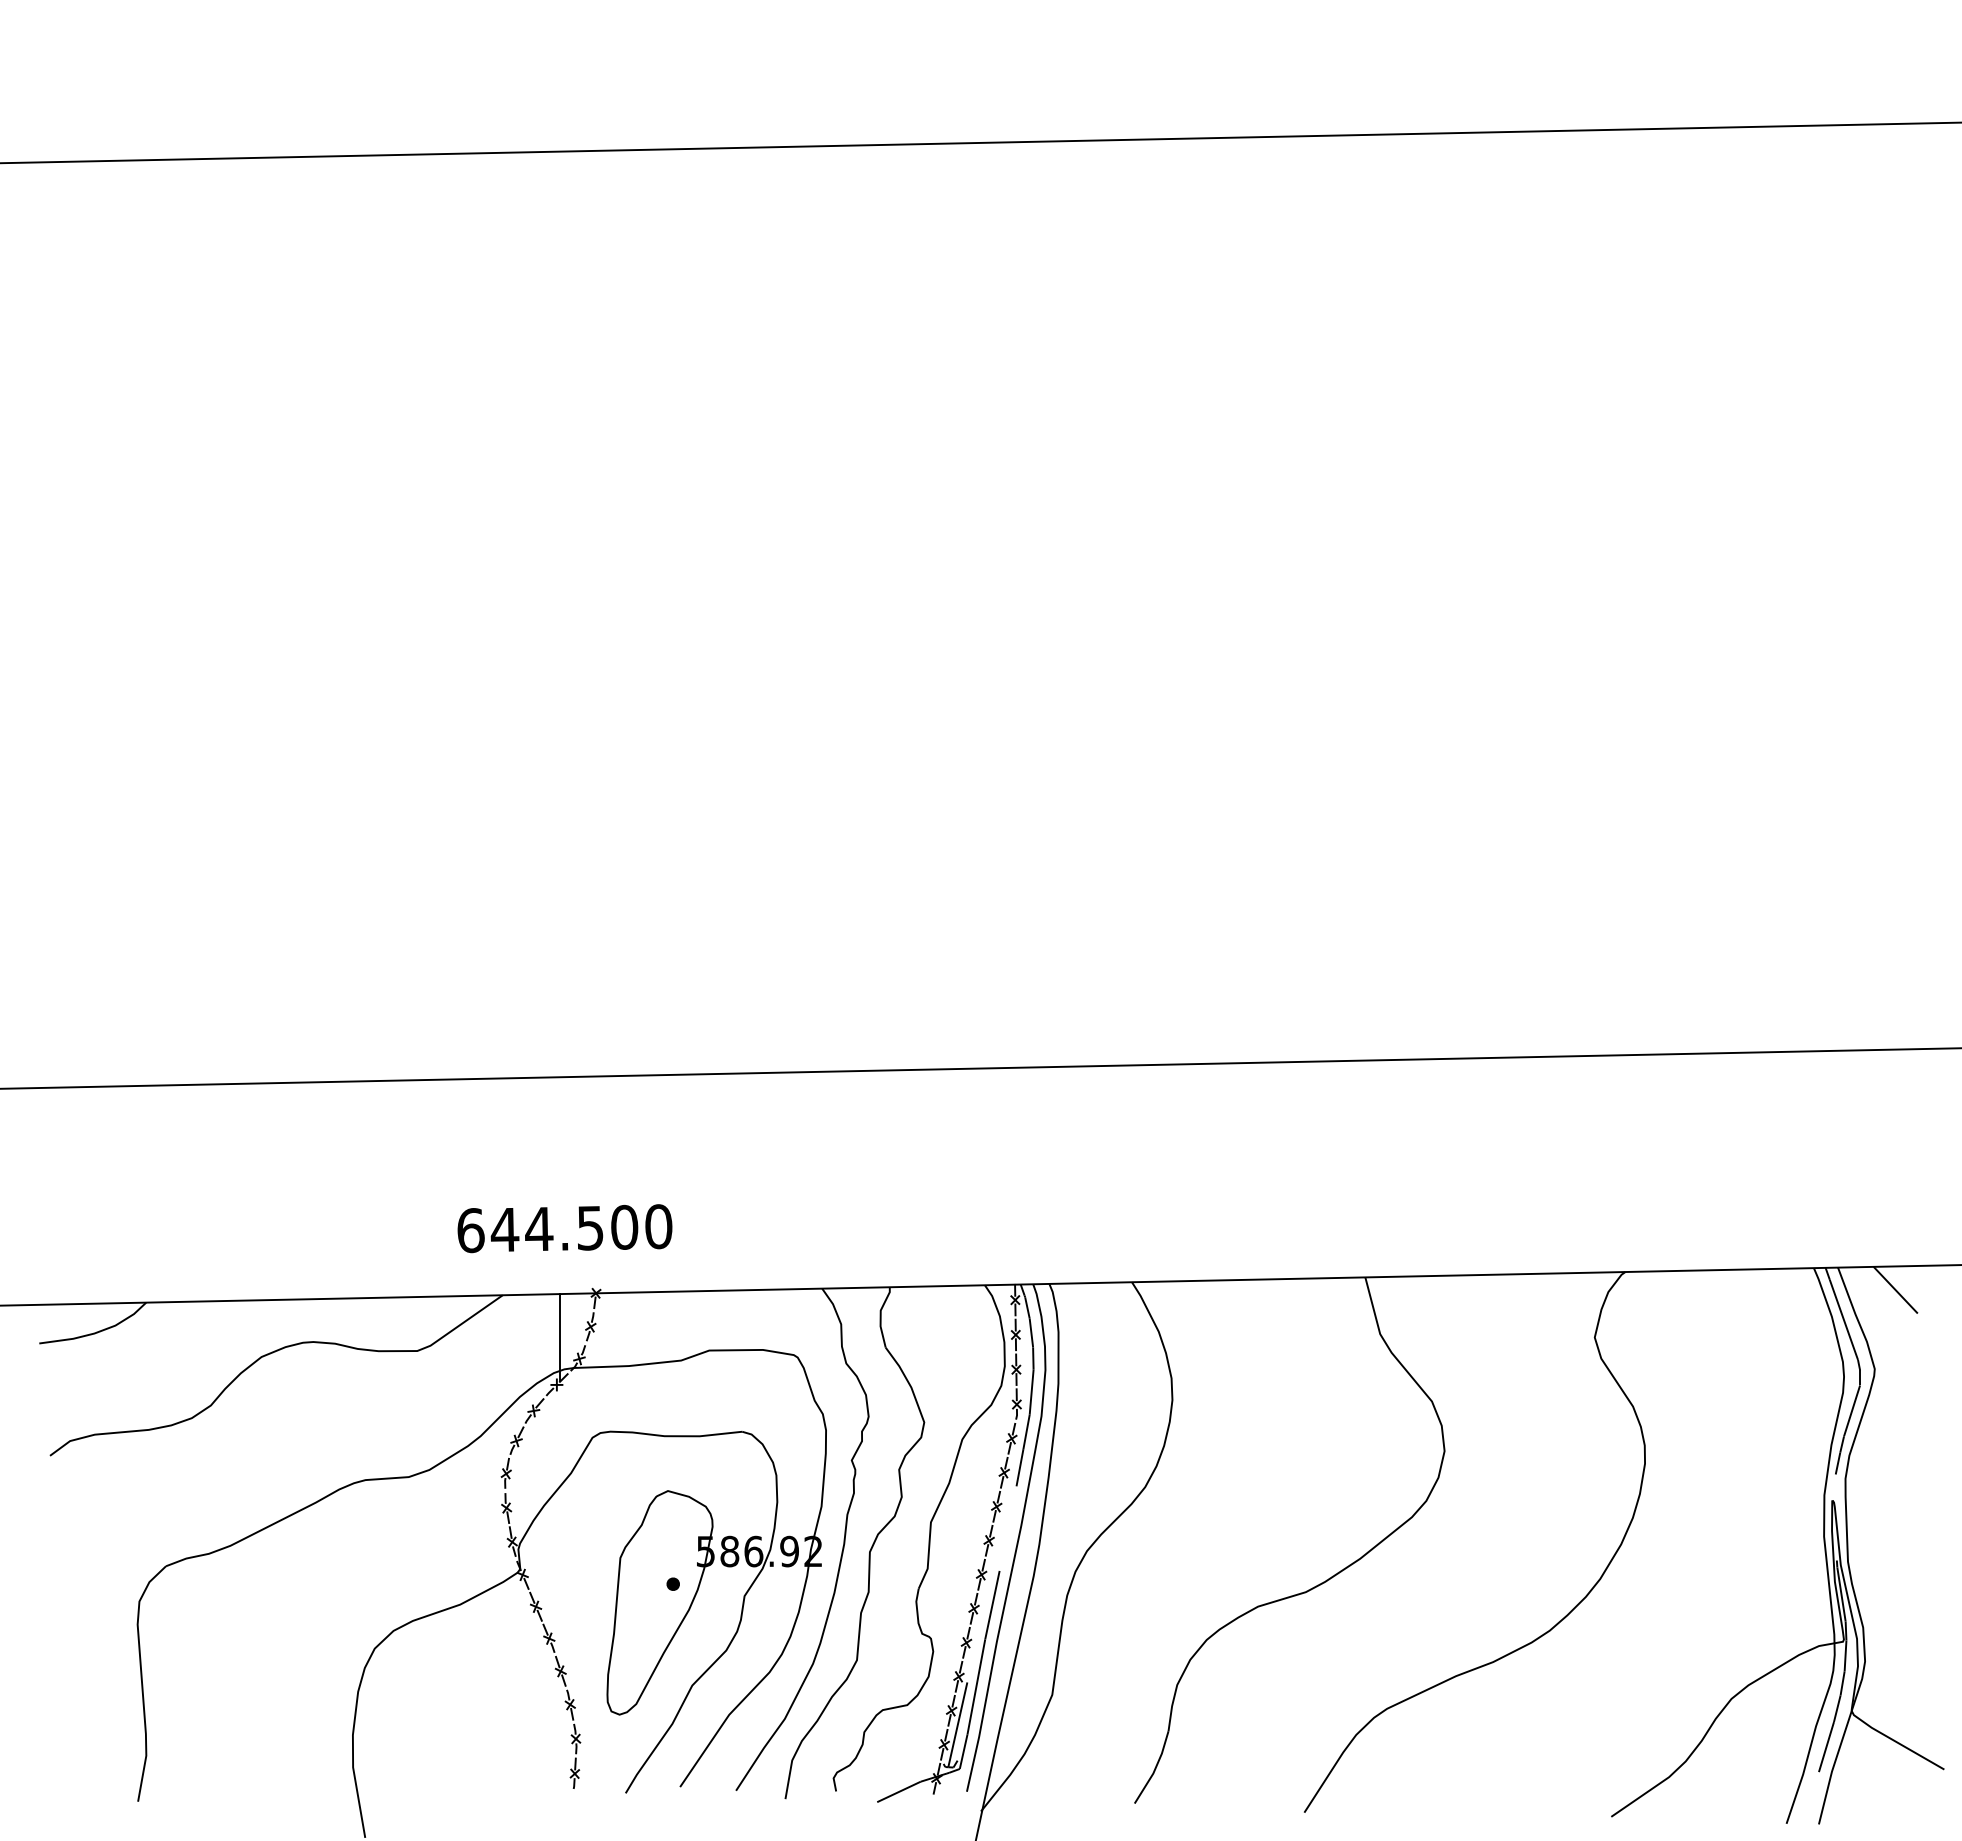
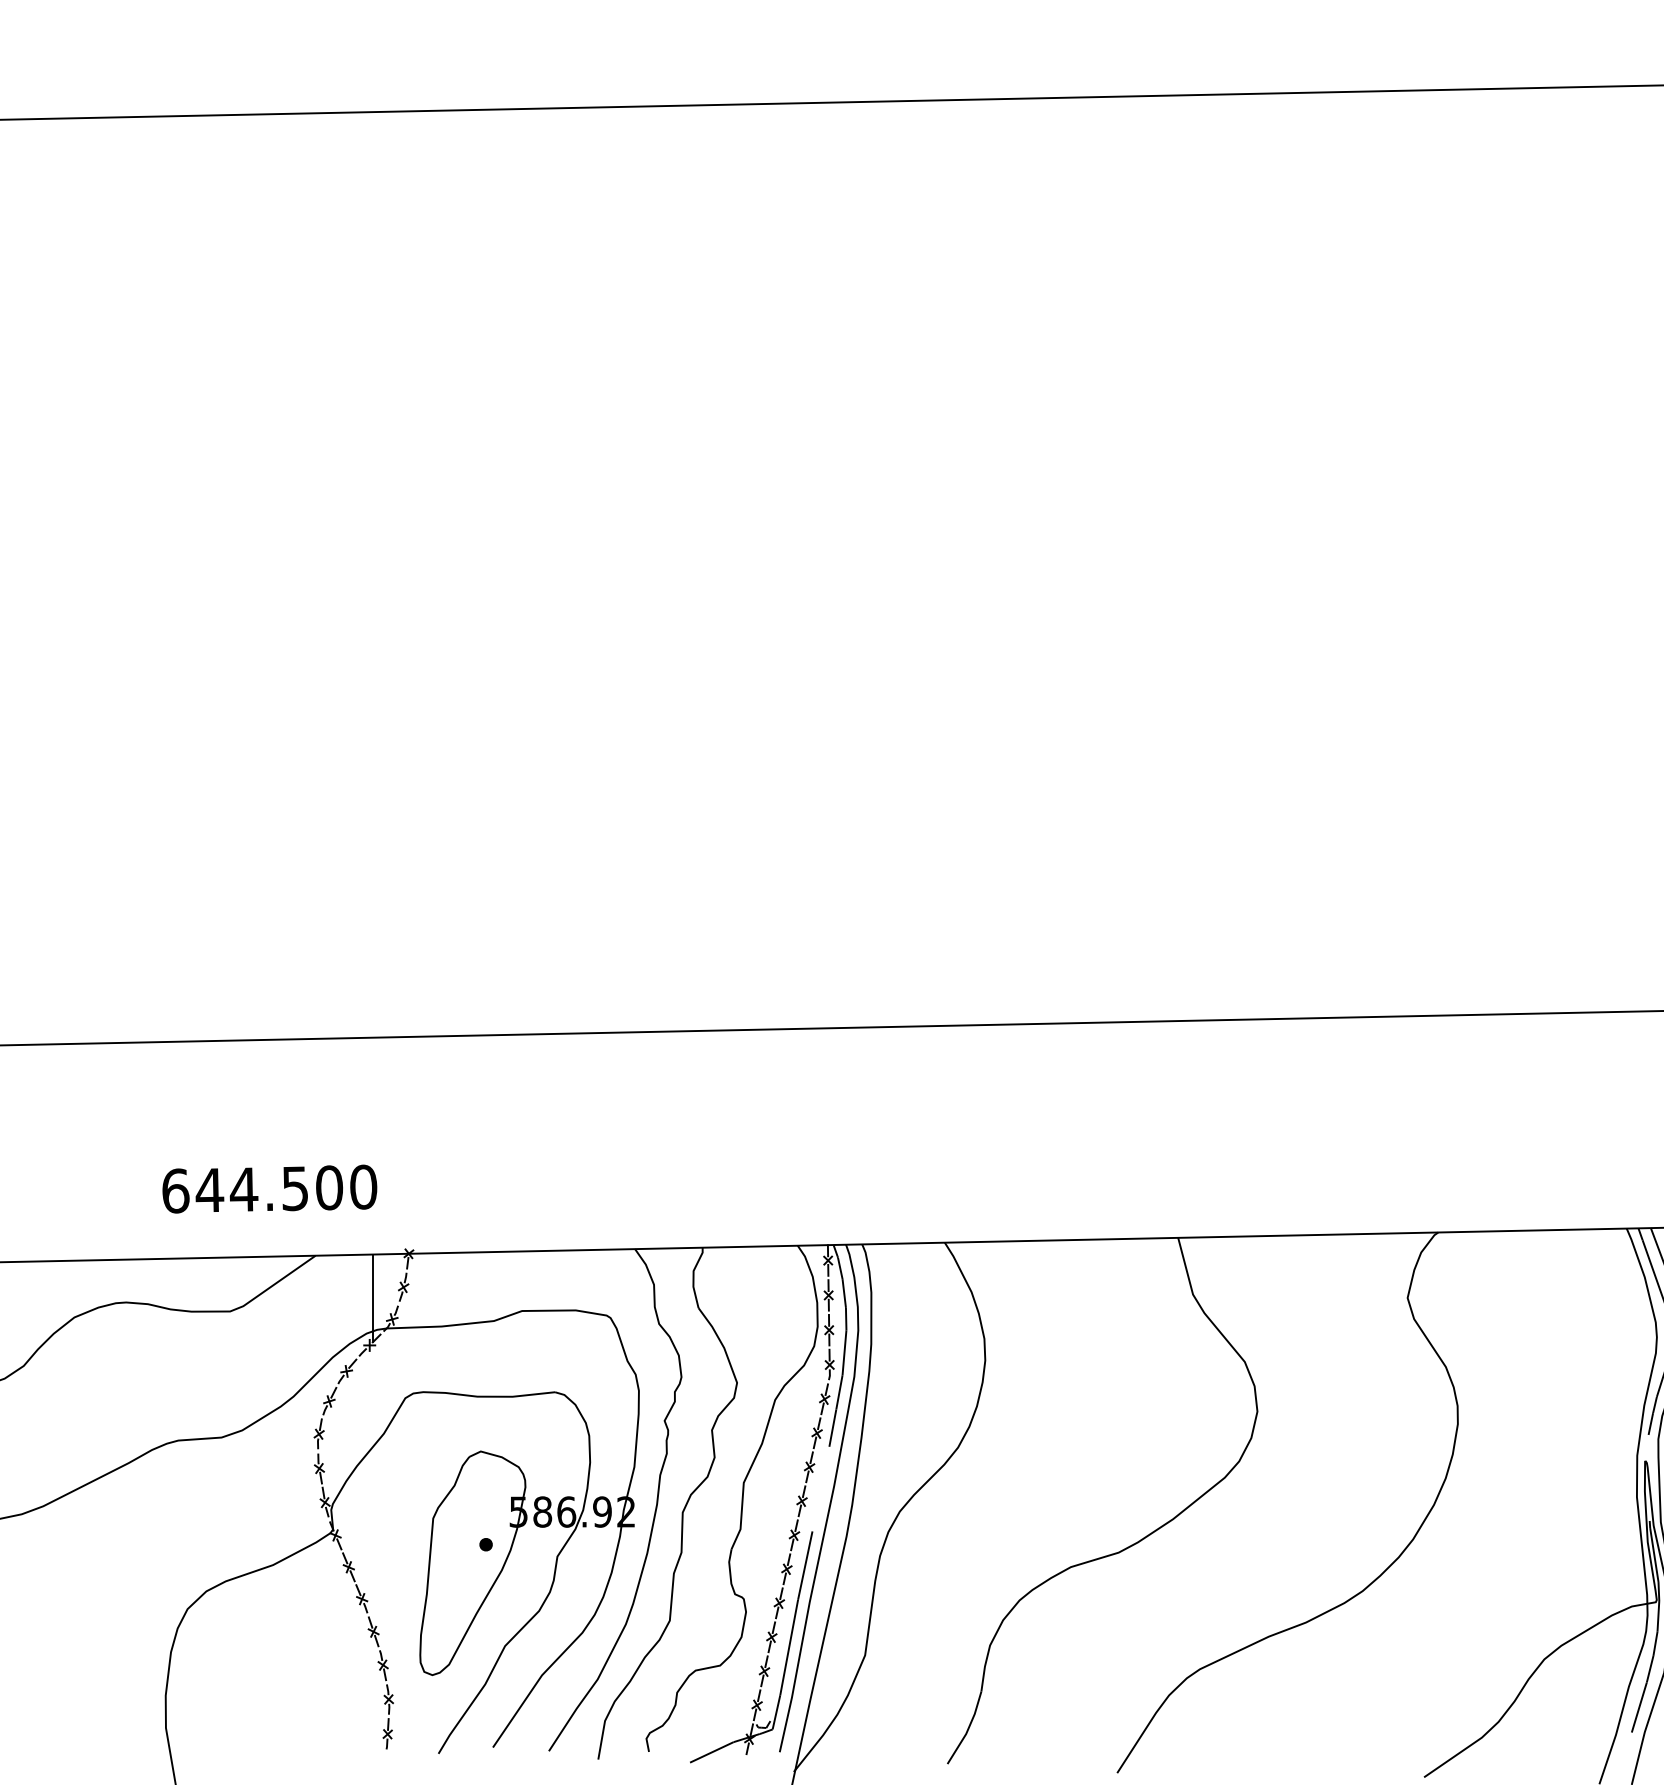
text: (564, 1228) -> (269, 1188), moved
line: (957, 1724) -> (770, 1684), removed

